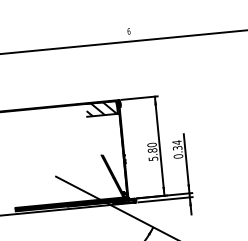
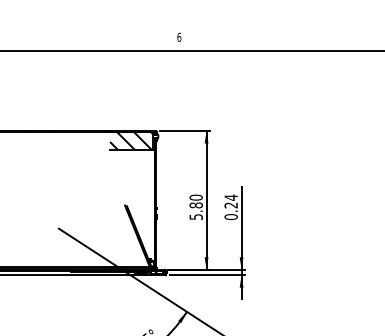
text: (177, 148) -> (231, 205), 0.34 -> 0.24

